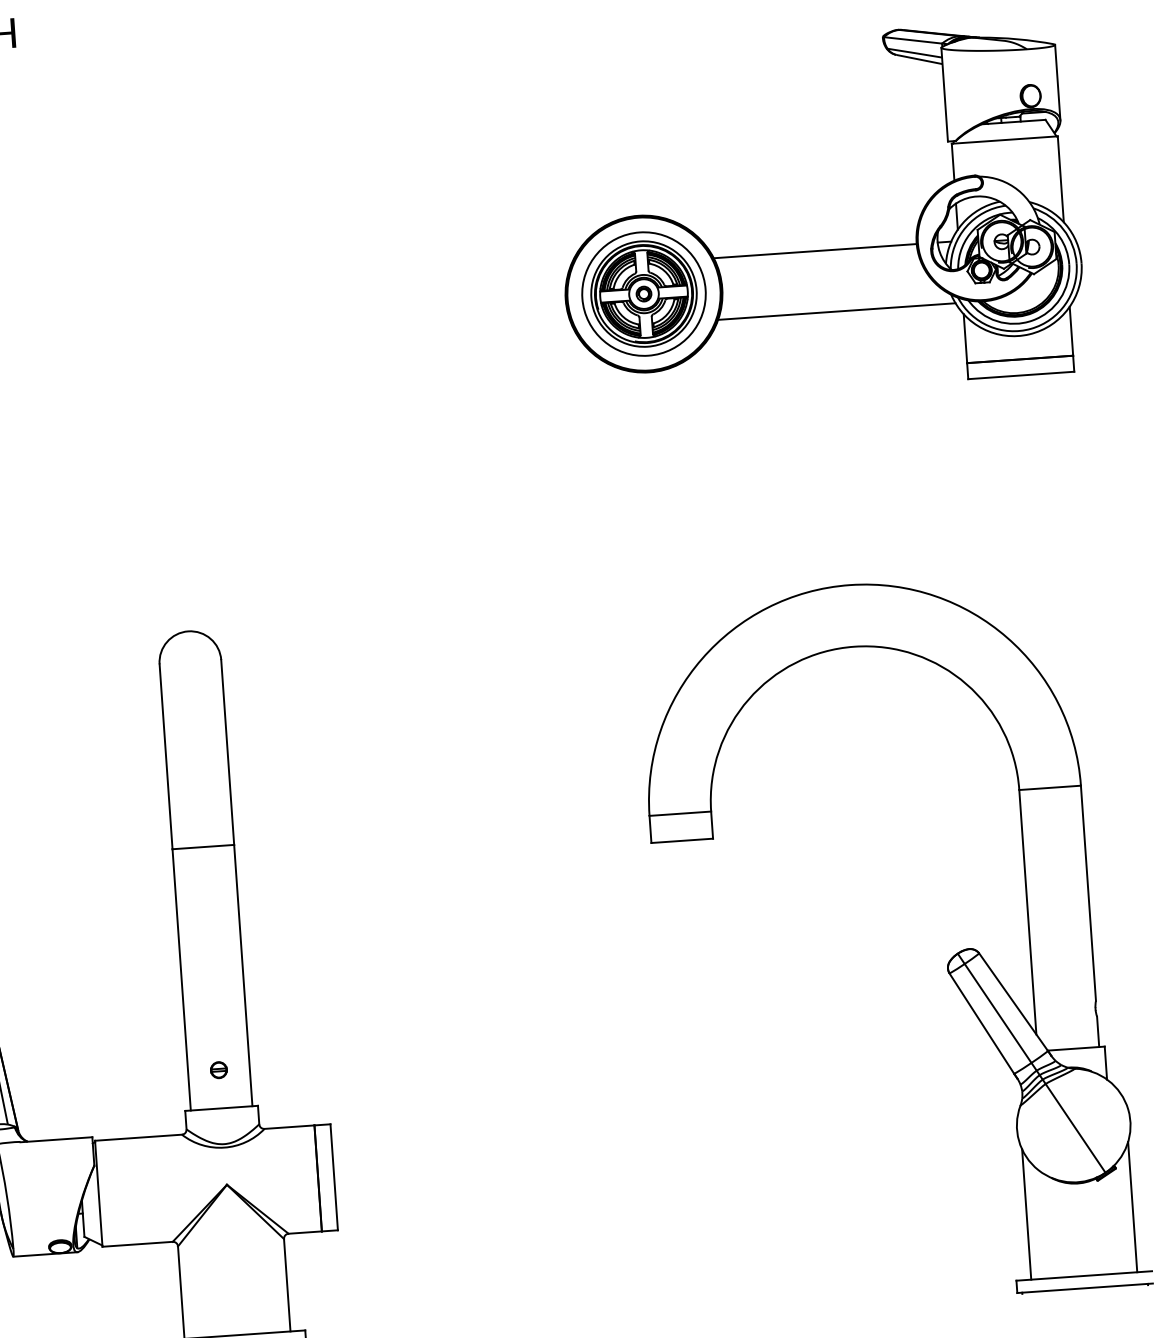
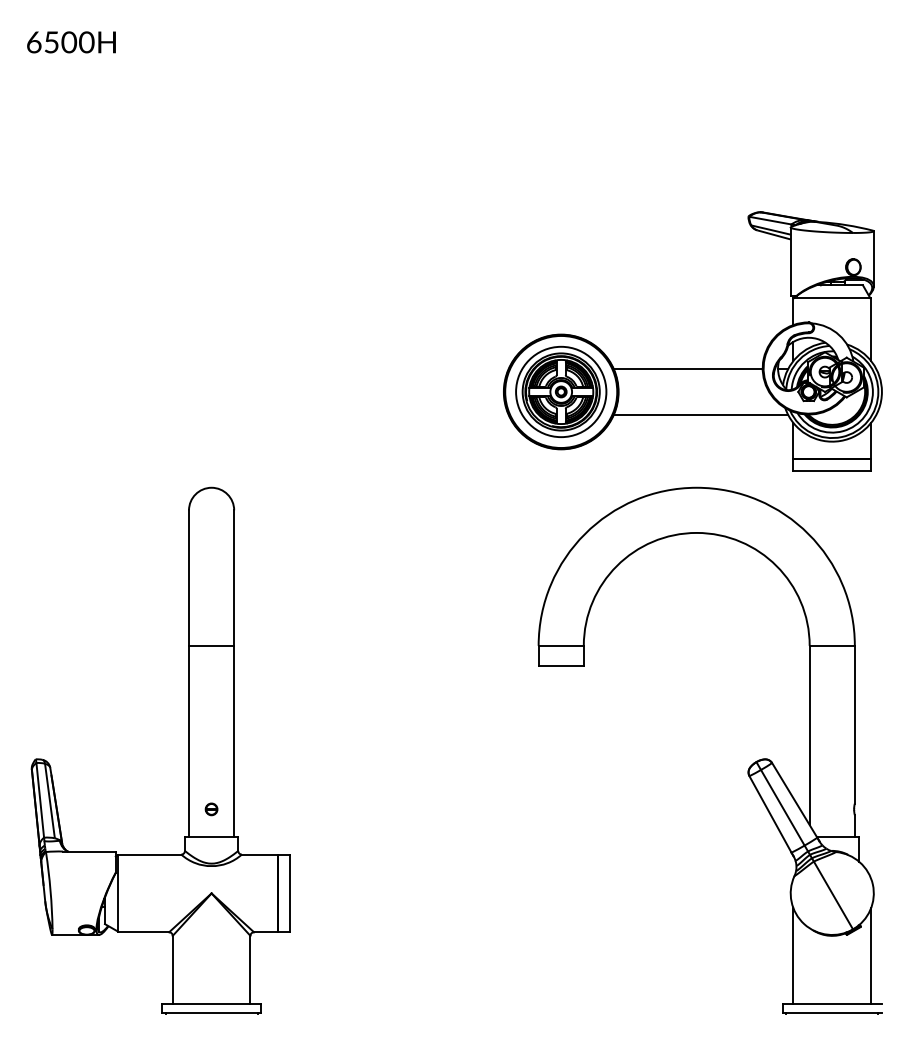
part: (820, 249) -> (692, 368), moved

